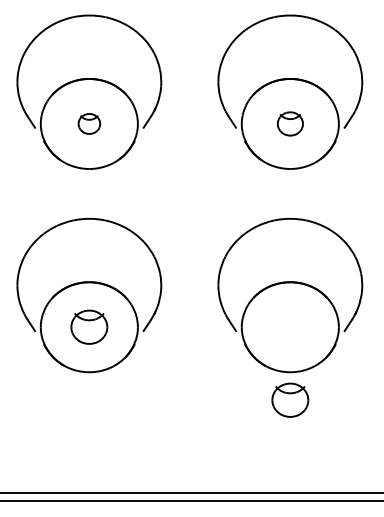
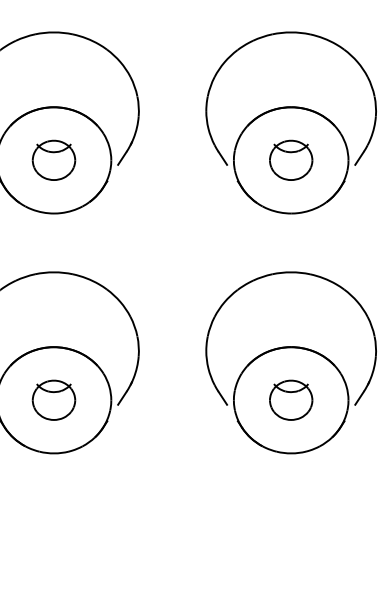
part: (89, 123) -> (54, 159), size x1.67
part: (290, 123) -> (291, 159), size x1.43
part: (290, 399) -> (291, 399), moved

